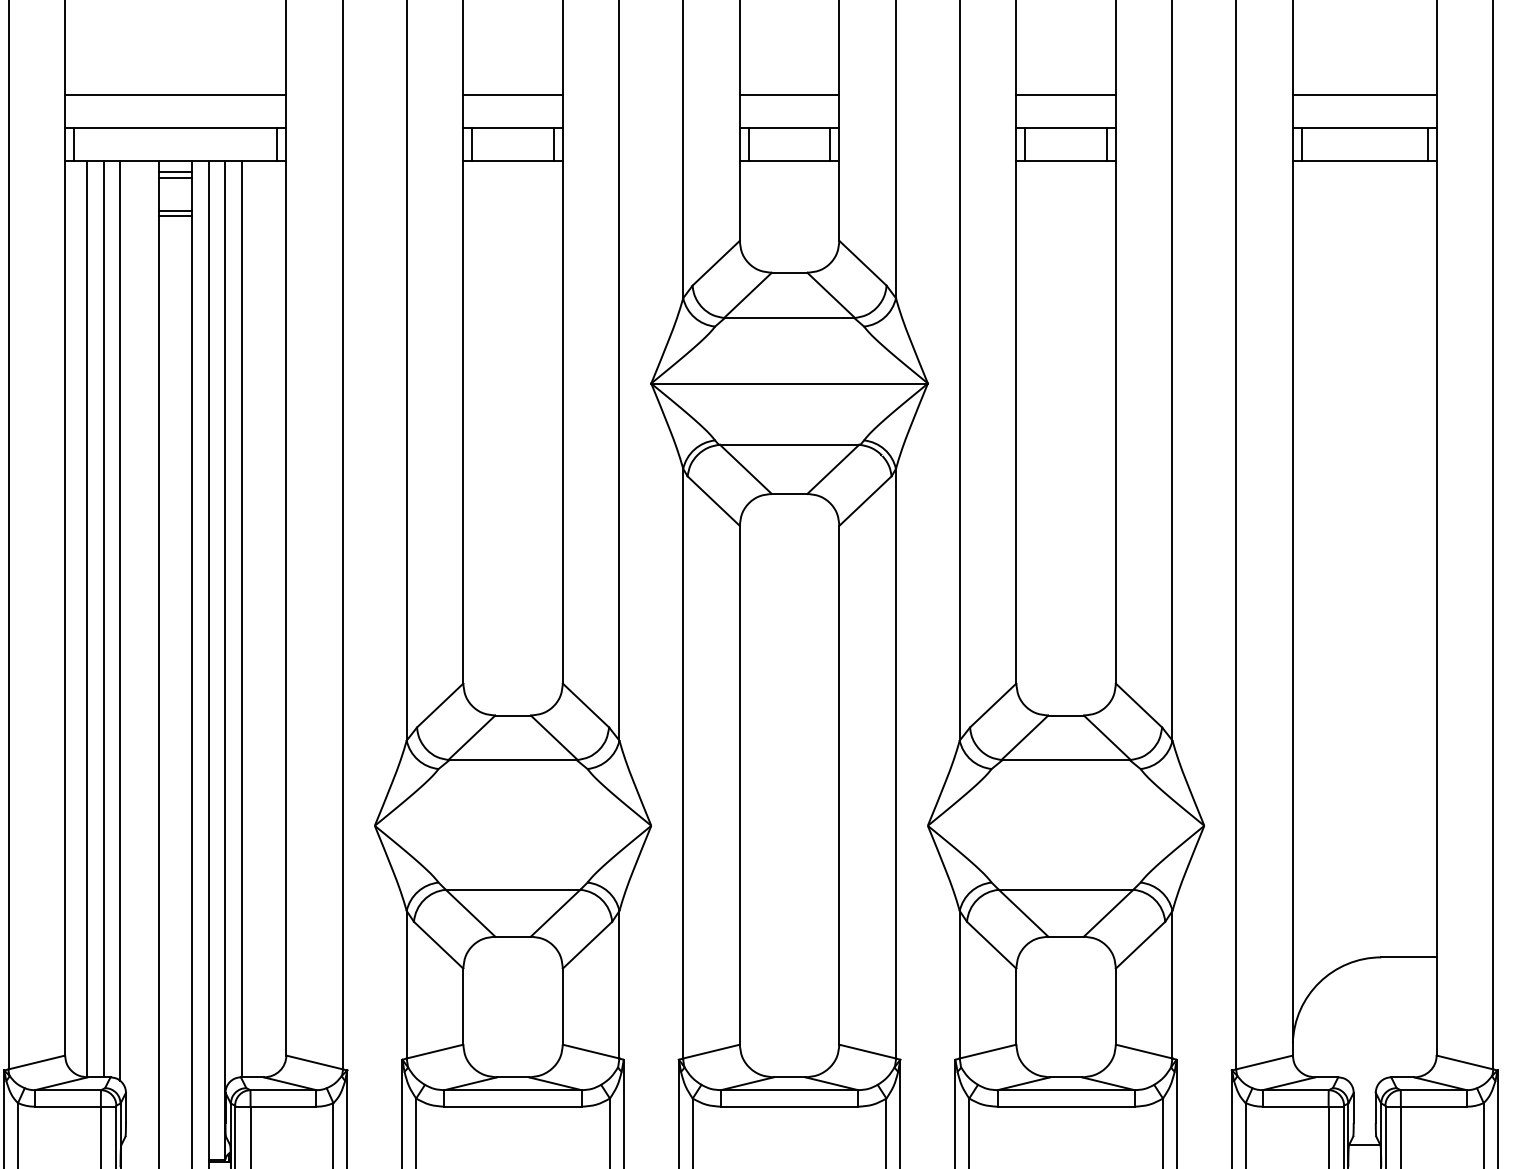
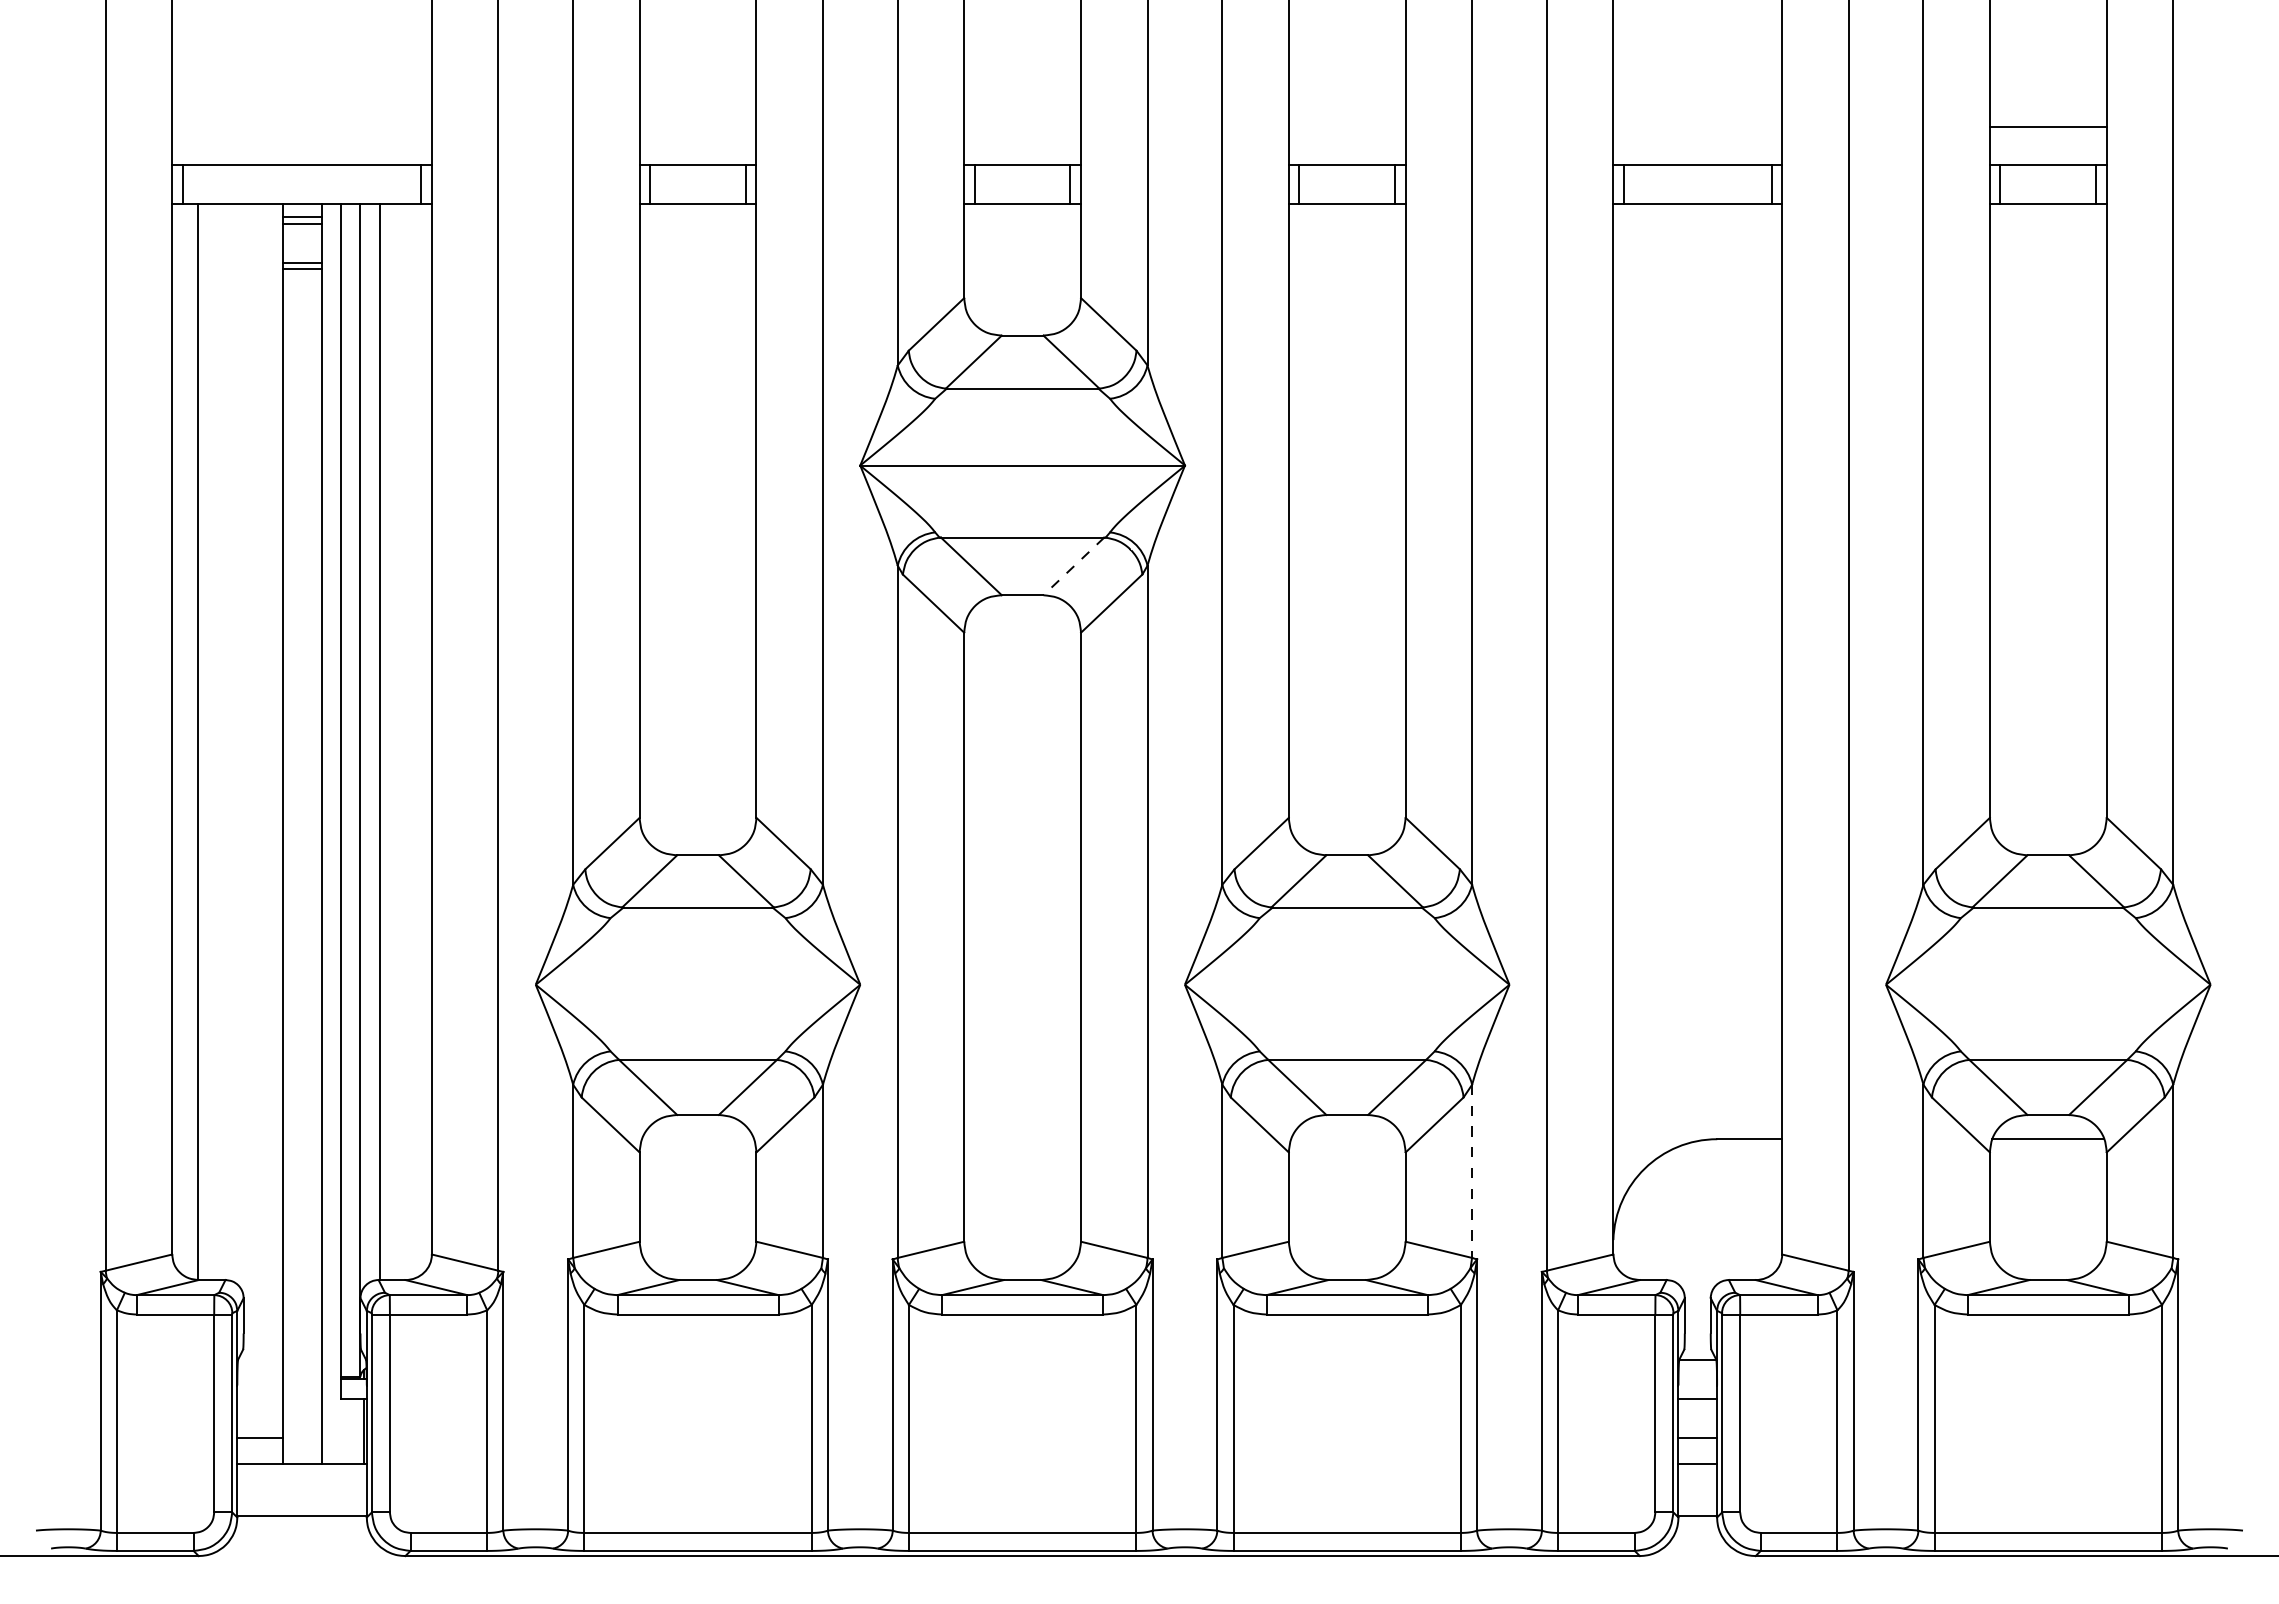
line: (175, 94) -> (301, 126), removed
line: (512, 94) -> (697, 126), removed
line: (789, 94) -> (1022, 126), removed
line: (1065, 94) -> (1346, 126), removed
line: (1364, 94) -> (1697, 126), removed
line: (832, 469) -> (1073, 566), solid -> dashed
line: (103, 619) -> (217, 742), removed
line: (120, 621) -> (237, 744), removed
line: (1172, 984) -> (1472, 1171), solid -> dashed

